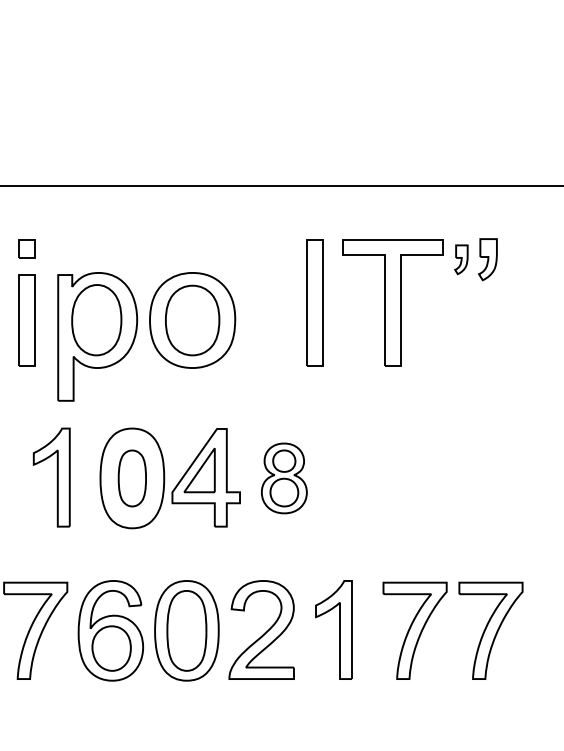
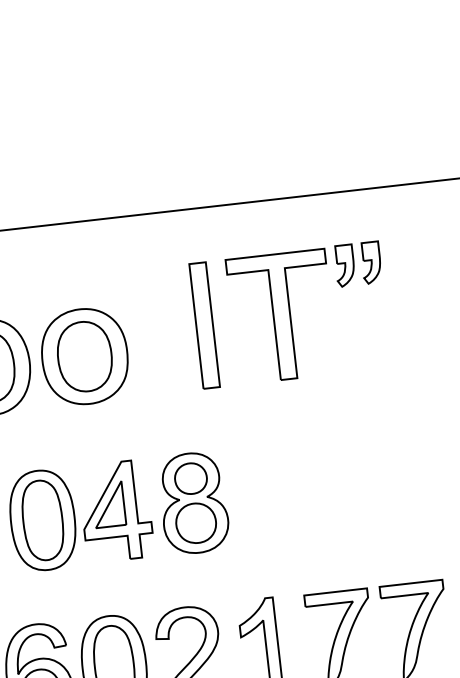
part: (461, 259) -> (345, 265), size x1.43
part: (132, 478) -> (43, 520), size x1.43
part: (284, 478) -> (194, 503), size x1.43

